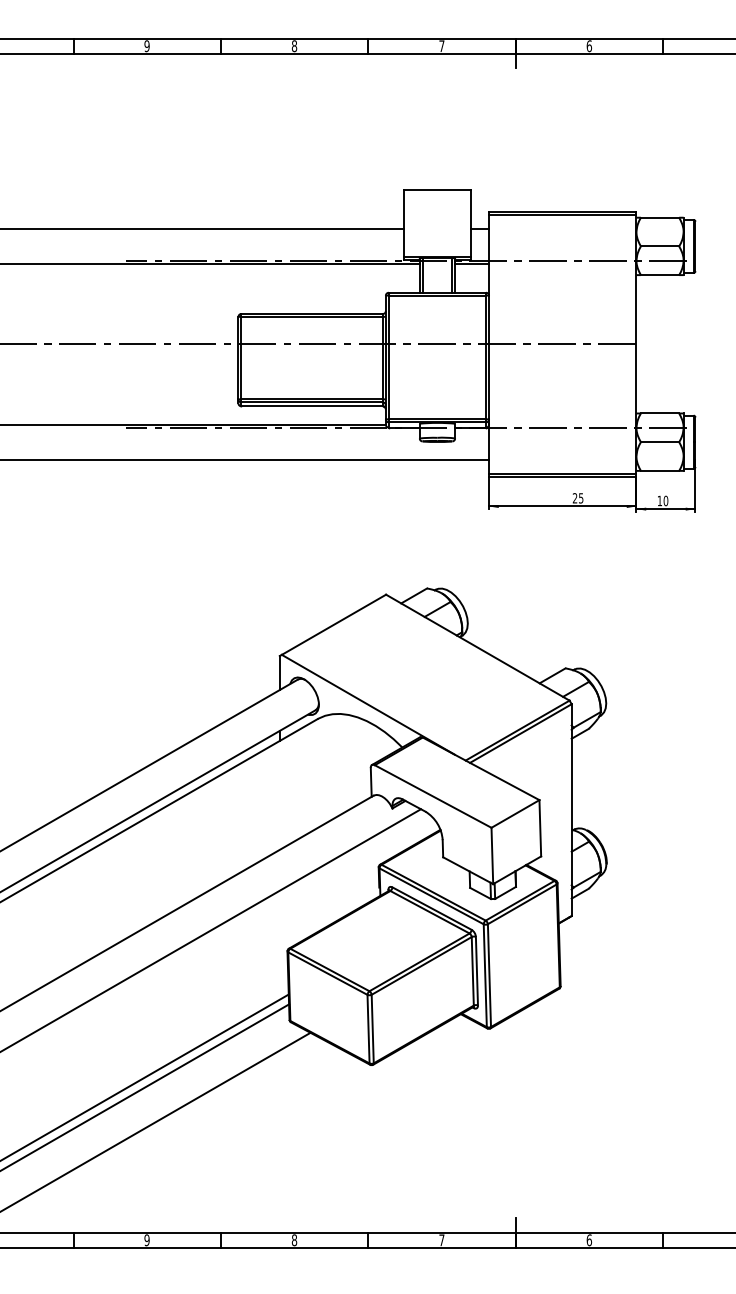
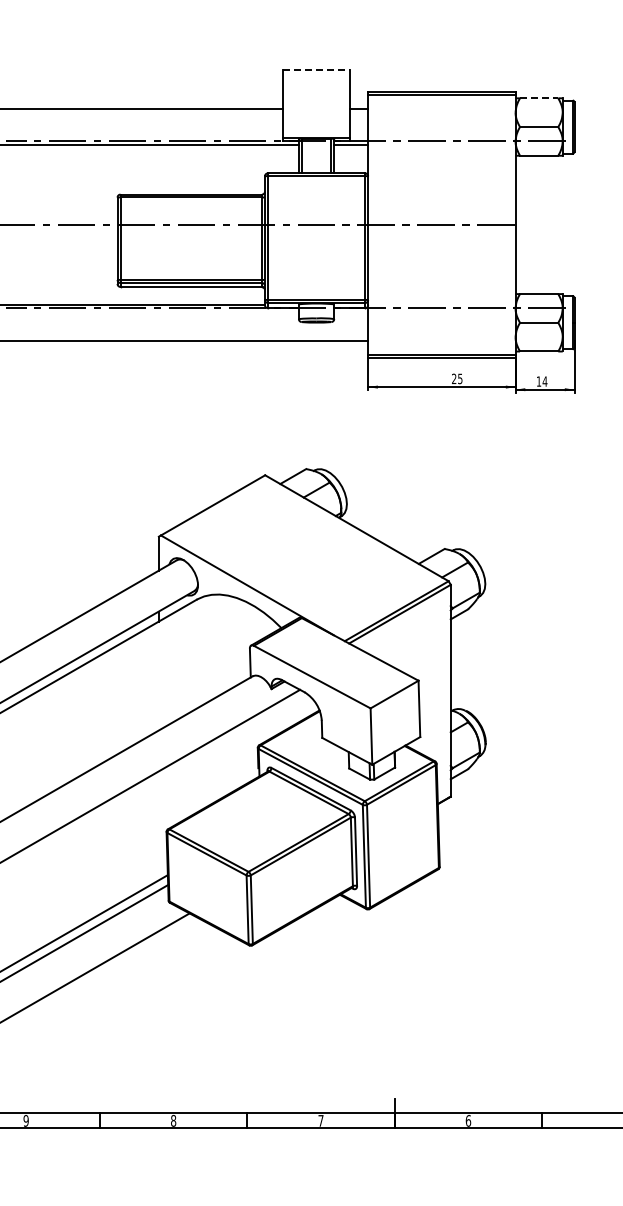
line: (437, 189) -> (316, 70), solid -> dashed
line: (660, 217) -> (539, 98), solid -> dashed
text: (665, 500) -> (544, 381), 10 -> 14

